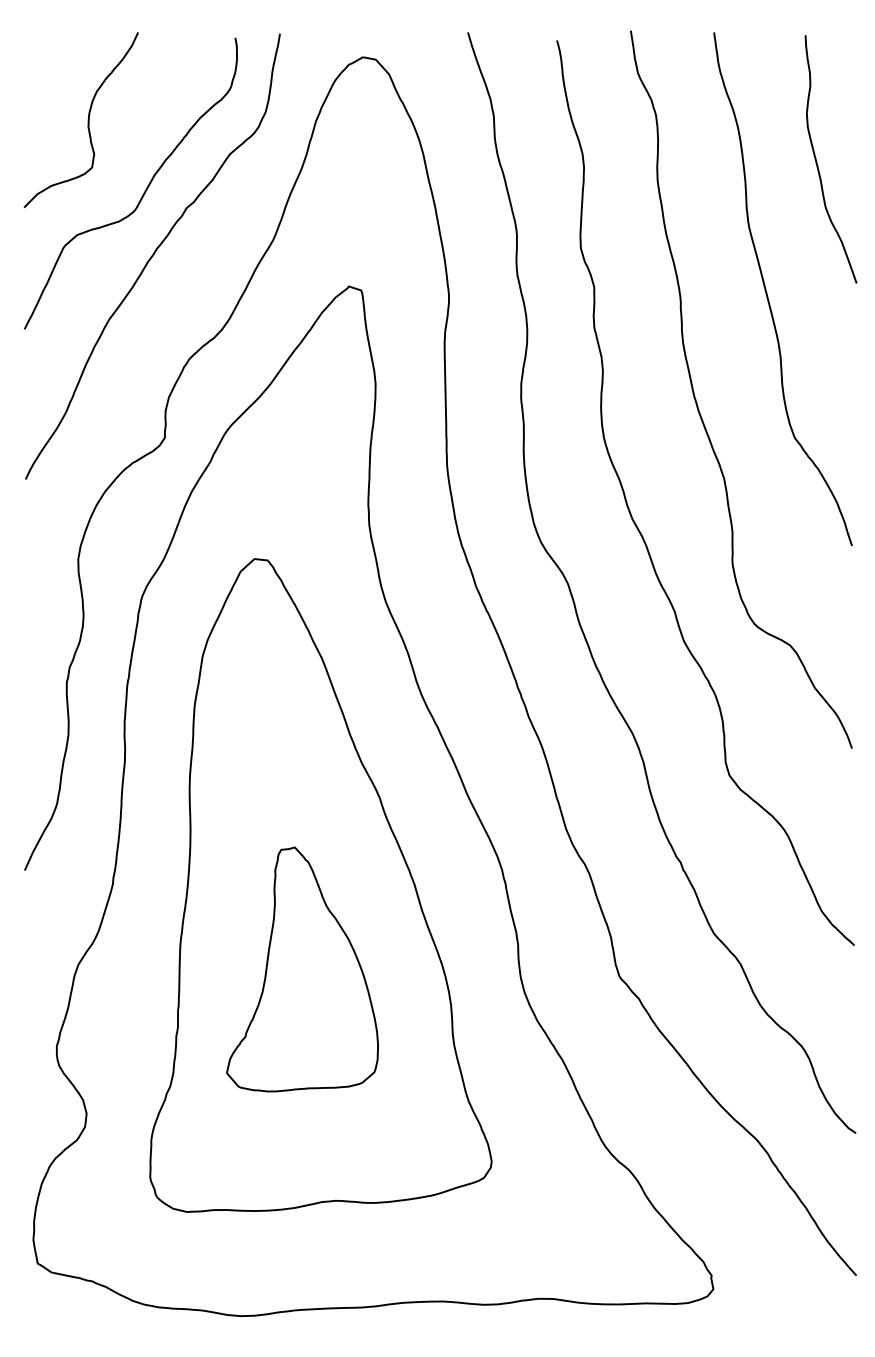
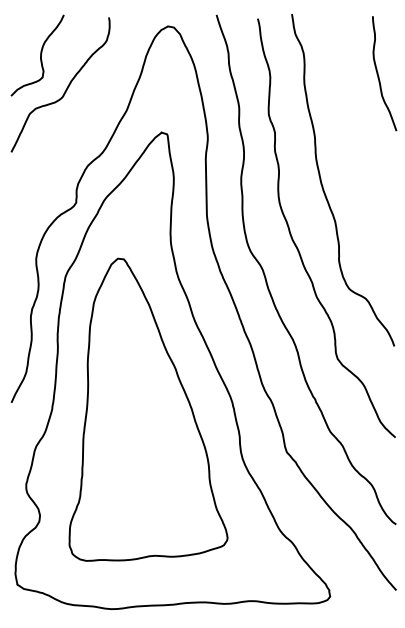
curve: (152, 256) -> (70, 118), removed
curve: (768, 288) -> (355, 133), removed
part: (301, 969) -> (139, 448), removed

